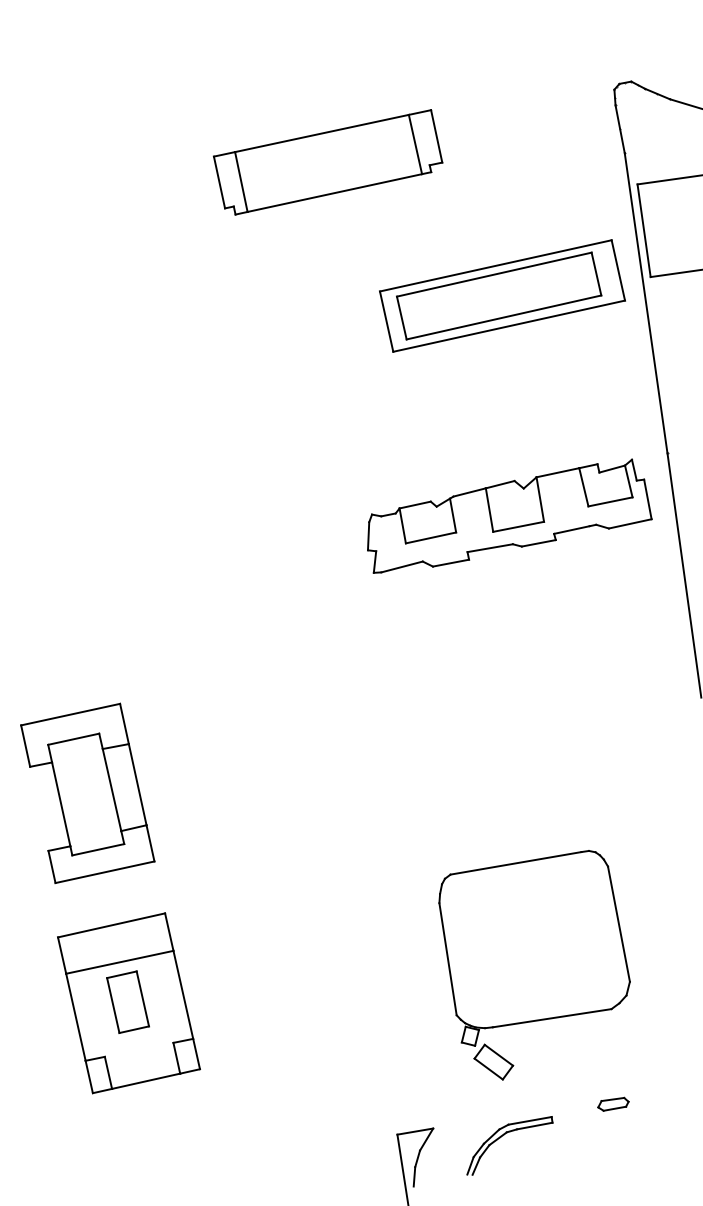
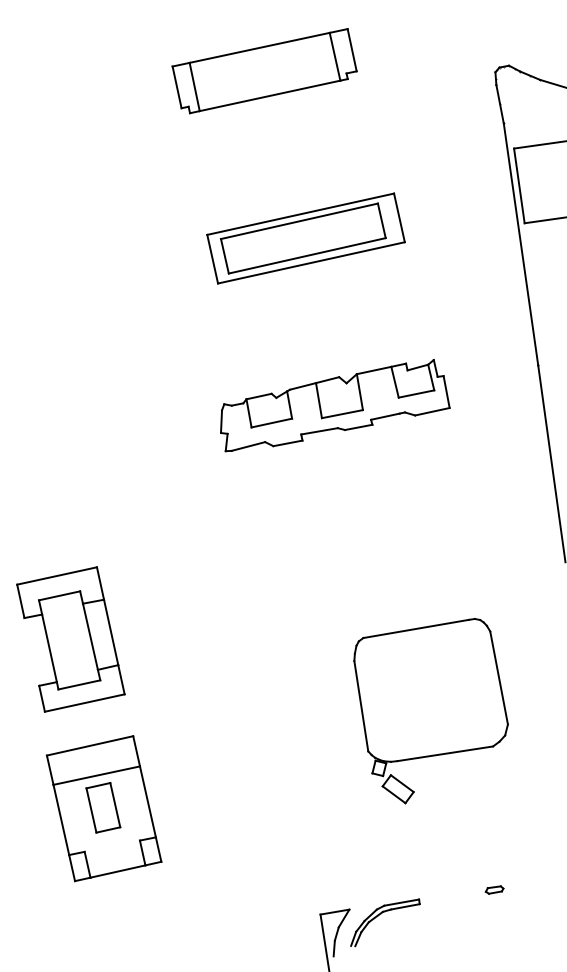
part: (328, 162) -> (264, 71), moved
part: (502, 295) -> (306, 238), moved
part: (509, 515) -> (335, 404), moved
part: (534, 965) -> (431, 711), moved
part: (613, 1103) -> (494, 889), size x0.71
part: (504, 1135) -> (381, 914), moved

